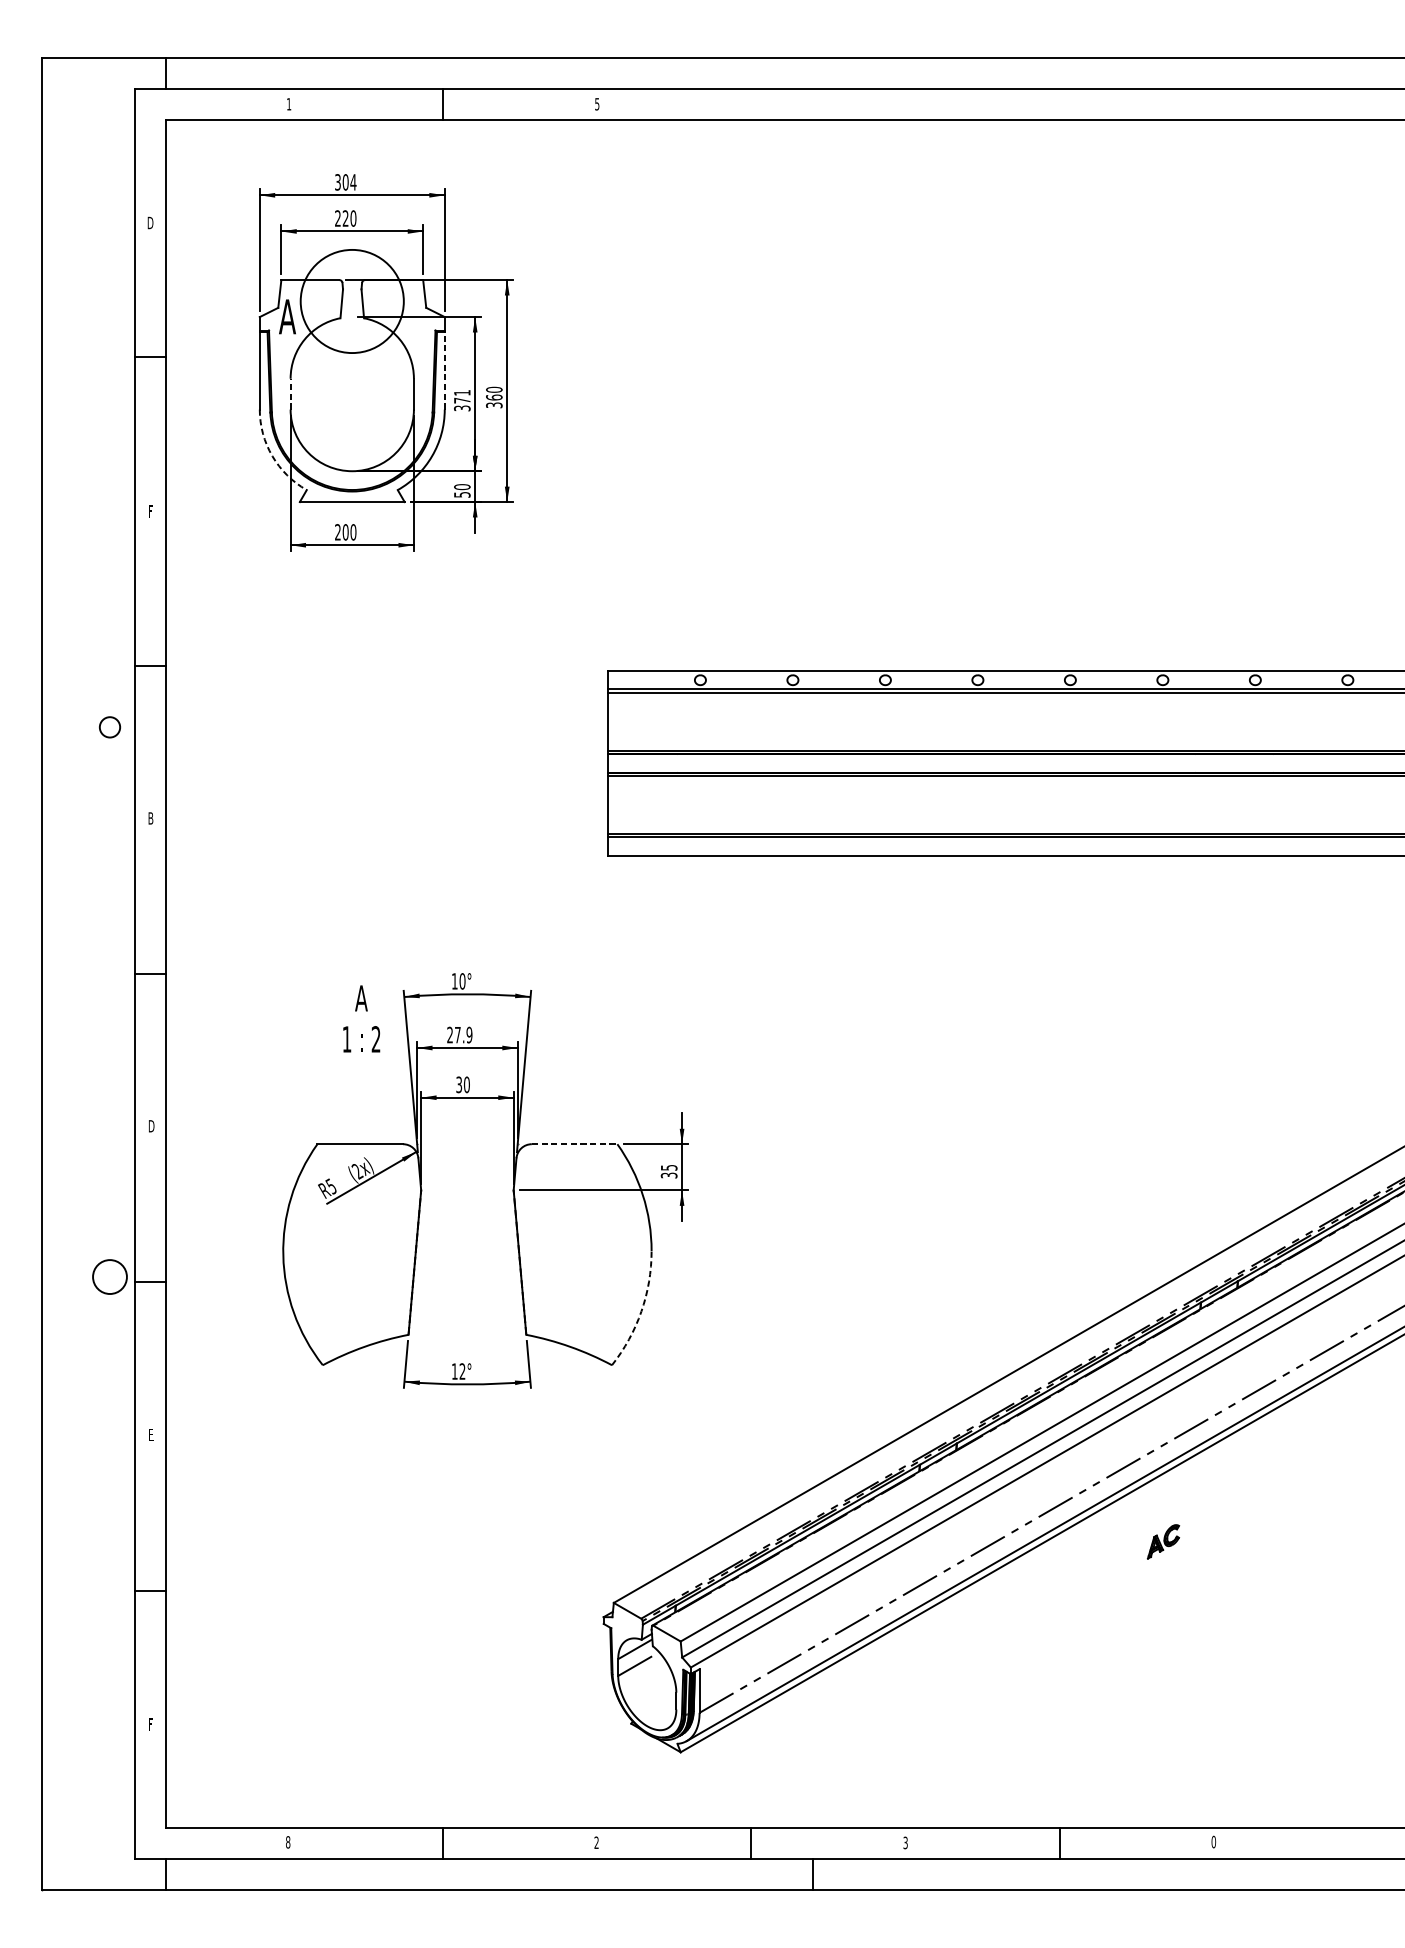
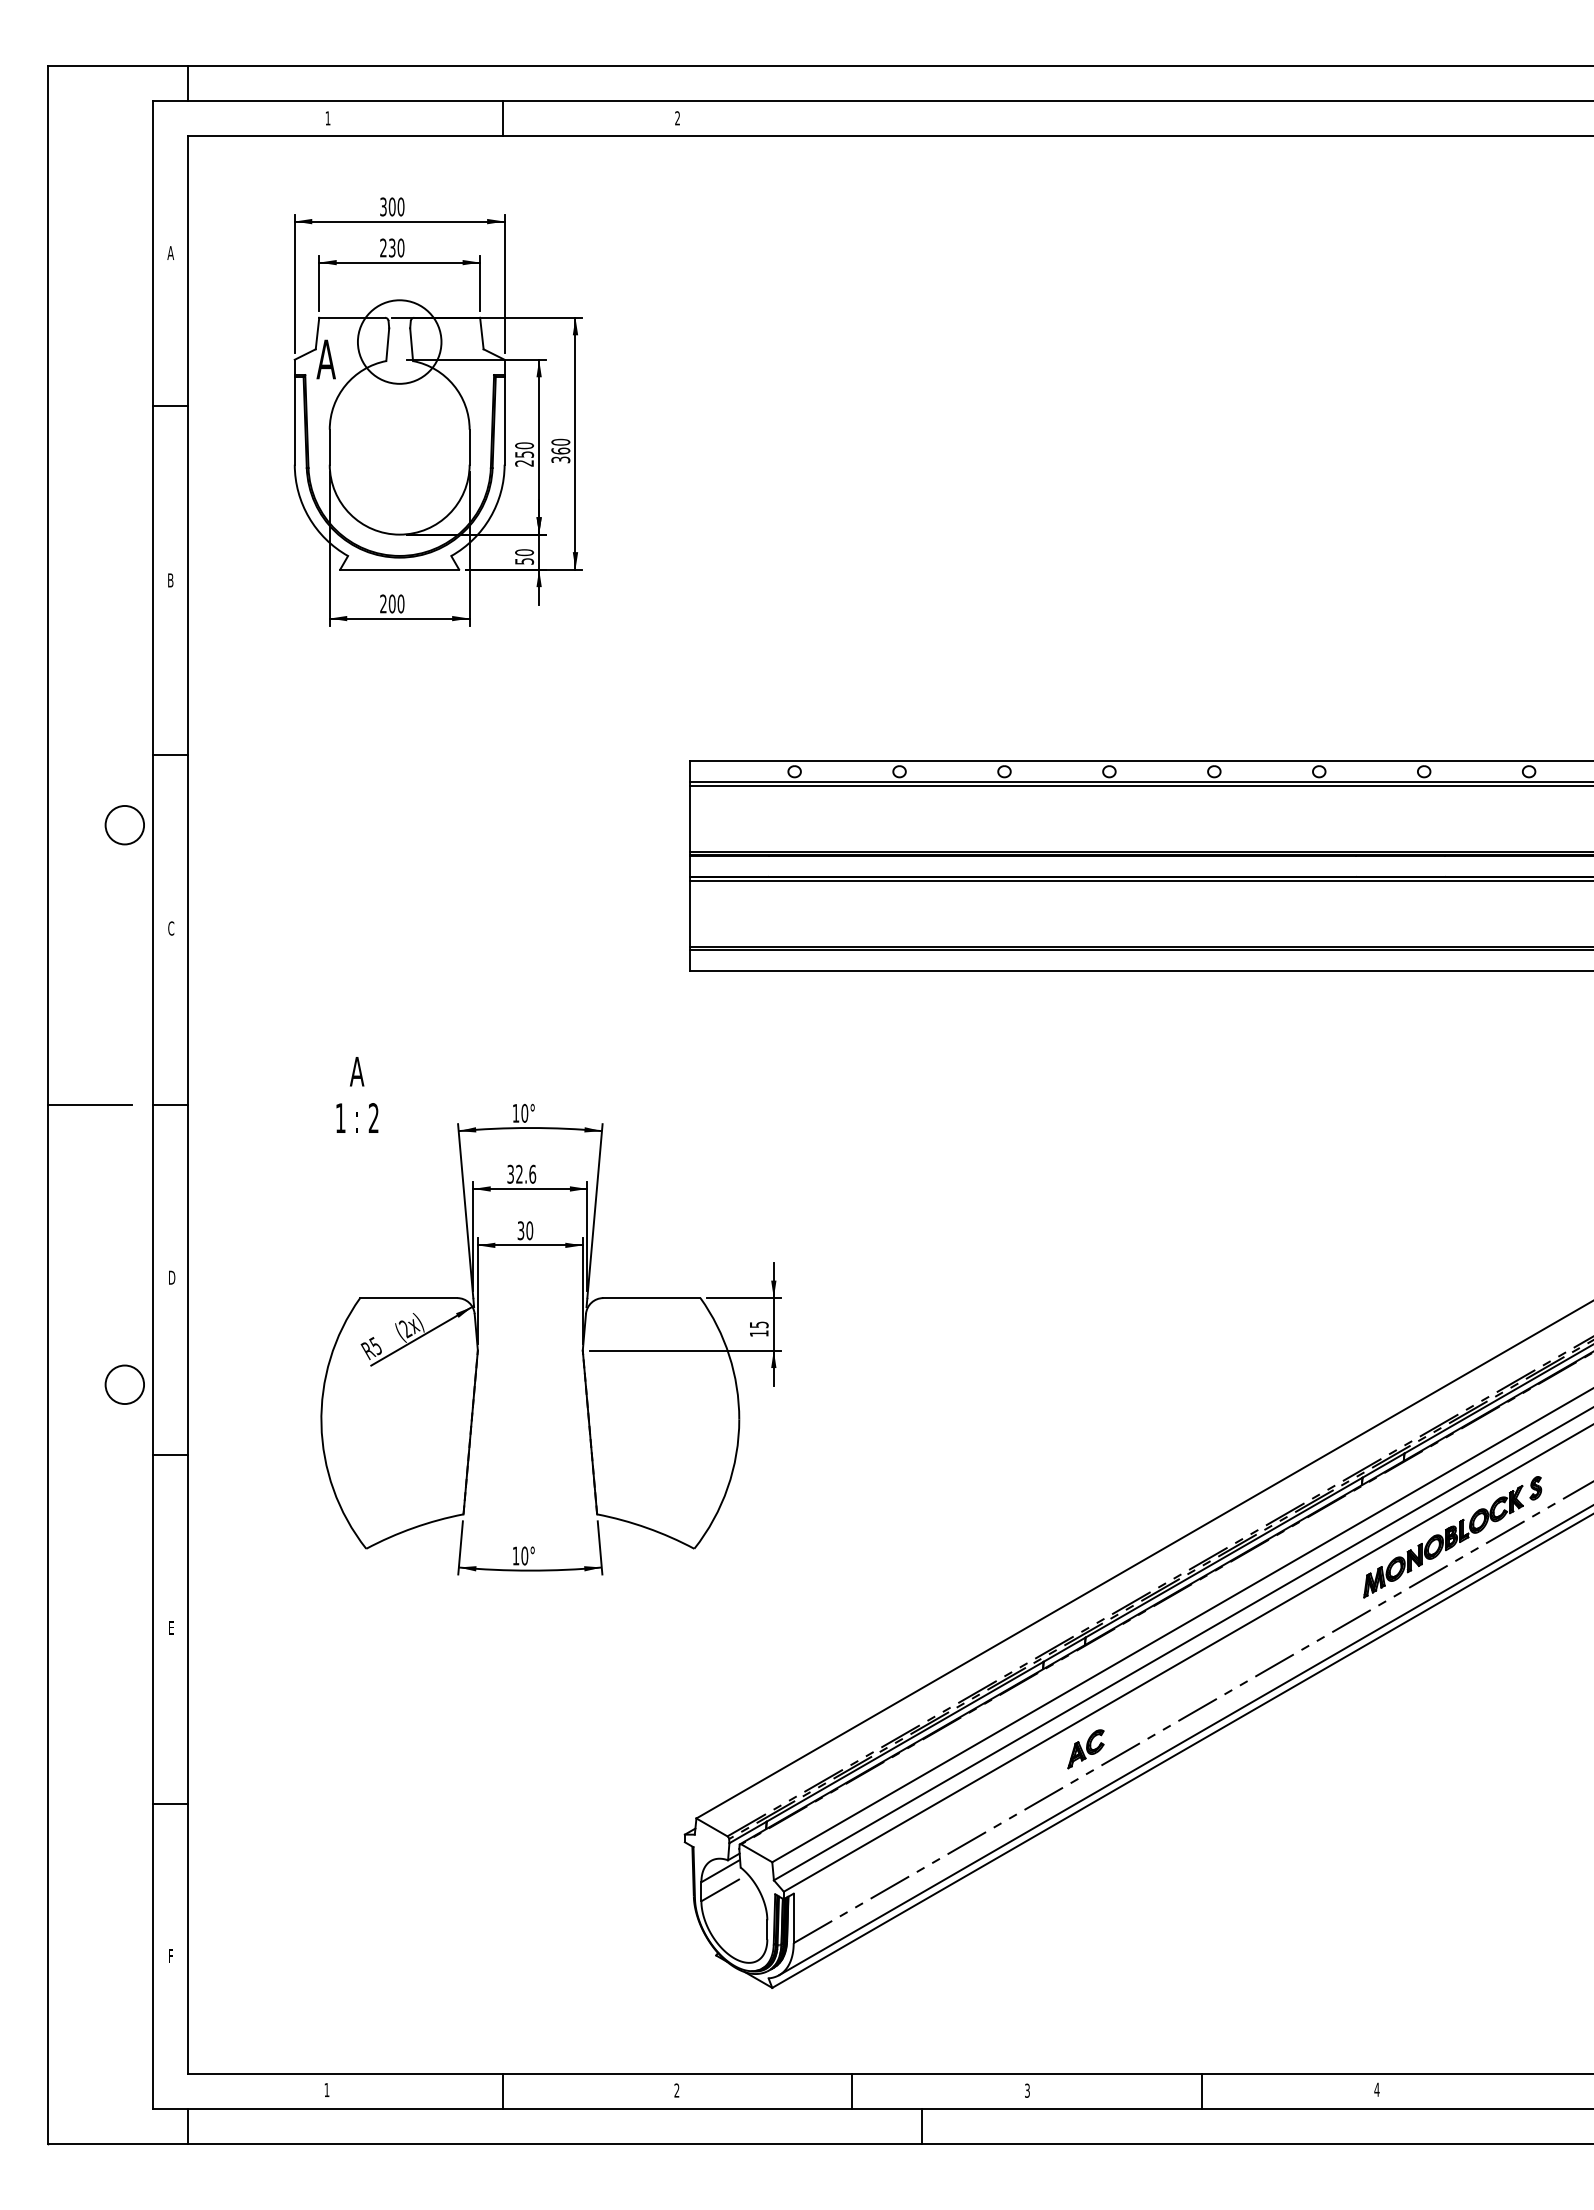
text: (597, 104) -> (677, 118), 5 -> 2
text: (352, 181) -> (400, 206), 304 -> 300
text: (345, 218) -> (392, 248), 220 -> 230
text: (150, 222) -> (170, 252), D -> A
circle: (352, 300) -> (399, 341), size x0.71
line: (444, 370) -> (504, 420), dashed -> solid
line: (290, 393) -> (329, 446), dashed -> solid
text: (462, 400) -> (524, 454), 371 -> 250
arc: (272, 456) -> (309, 517), dashed -> solid
text: (150, 511) -> (170, 580), F -> B
circle: (109, 726) -> (124, 824), size x1.67
text: (151, 818) -> (171, 928), B -> C
line: (78, 974) -> (89, 1105), added
text: (361, 1018) -> (357, 1094), moved
text: (459, 1034) -> (521, 1173), 27.9 -> 32.6
line: (574, 1144) -> (651, 1298), dashed -> solid
text: (668, 1175) -> (758, 1333), 35 -> 15
circle: (109, 1276) -> (124, 1384), moved
arc: (641, 1311) -> (727, 1487), dashed -> solid
part: (1280, 1355) -> (1452, 1537), added
text: (462, 1371) -> (524, 1555), 12° -> 10°
part: (1163, 1542) -> (1085, 1749), moved
text: (1213, 1841) -> (1376, 2089), 0 -> 4
text: (287, 1842) -> (326, 2090), 8 -> 1

